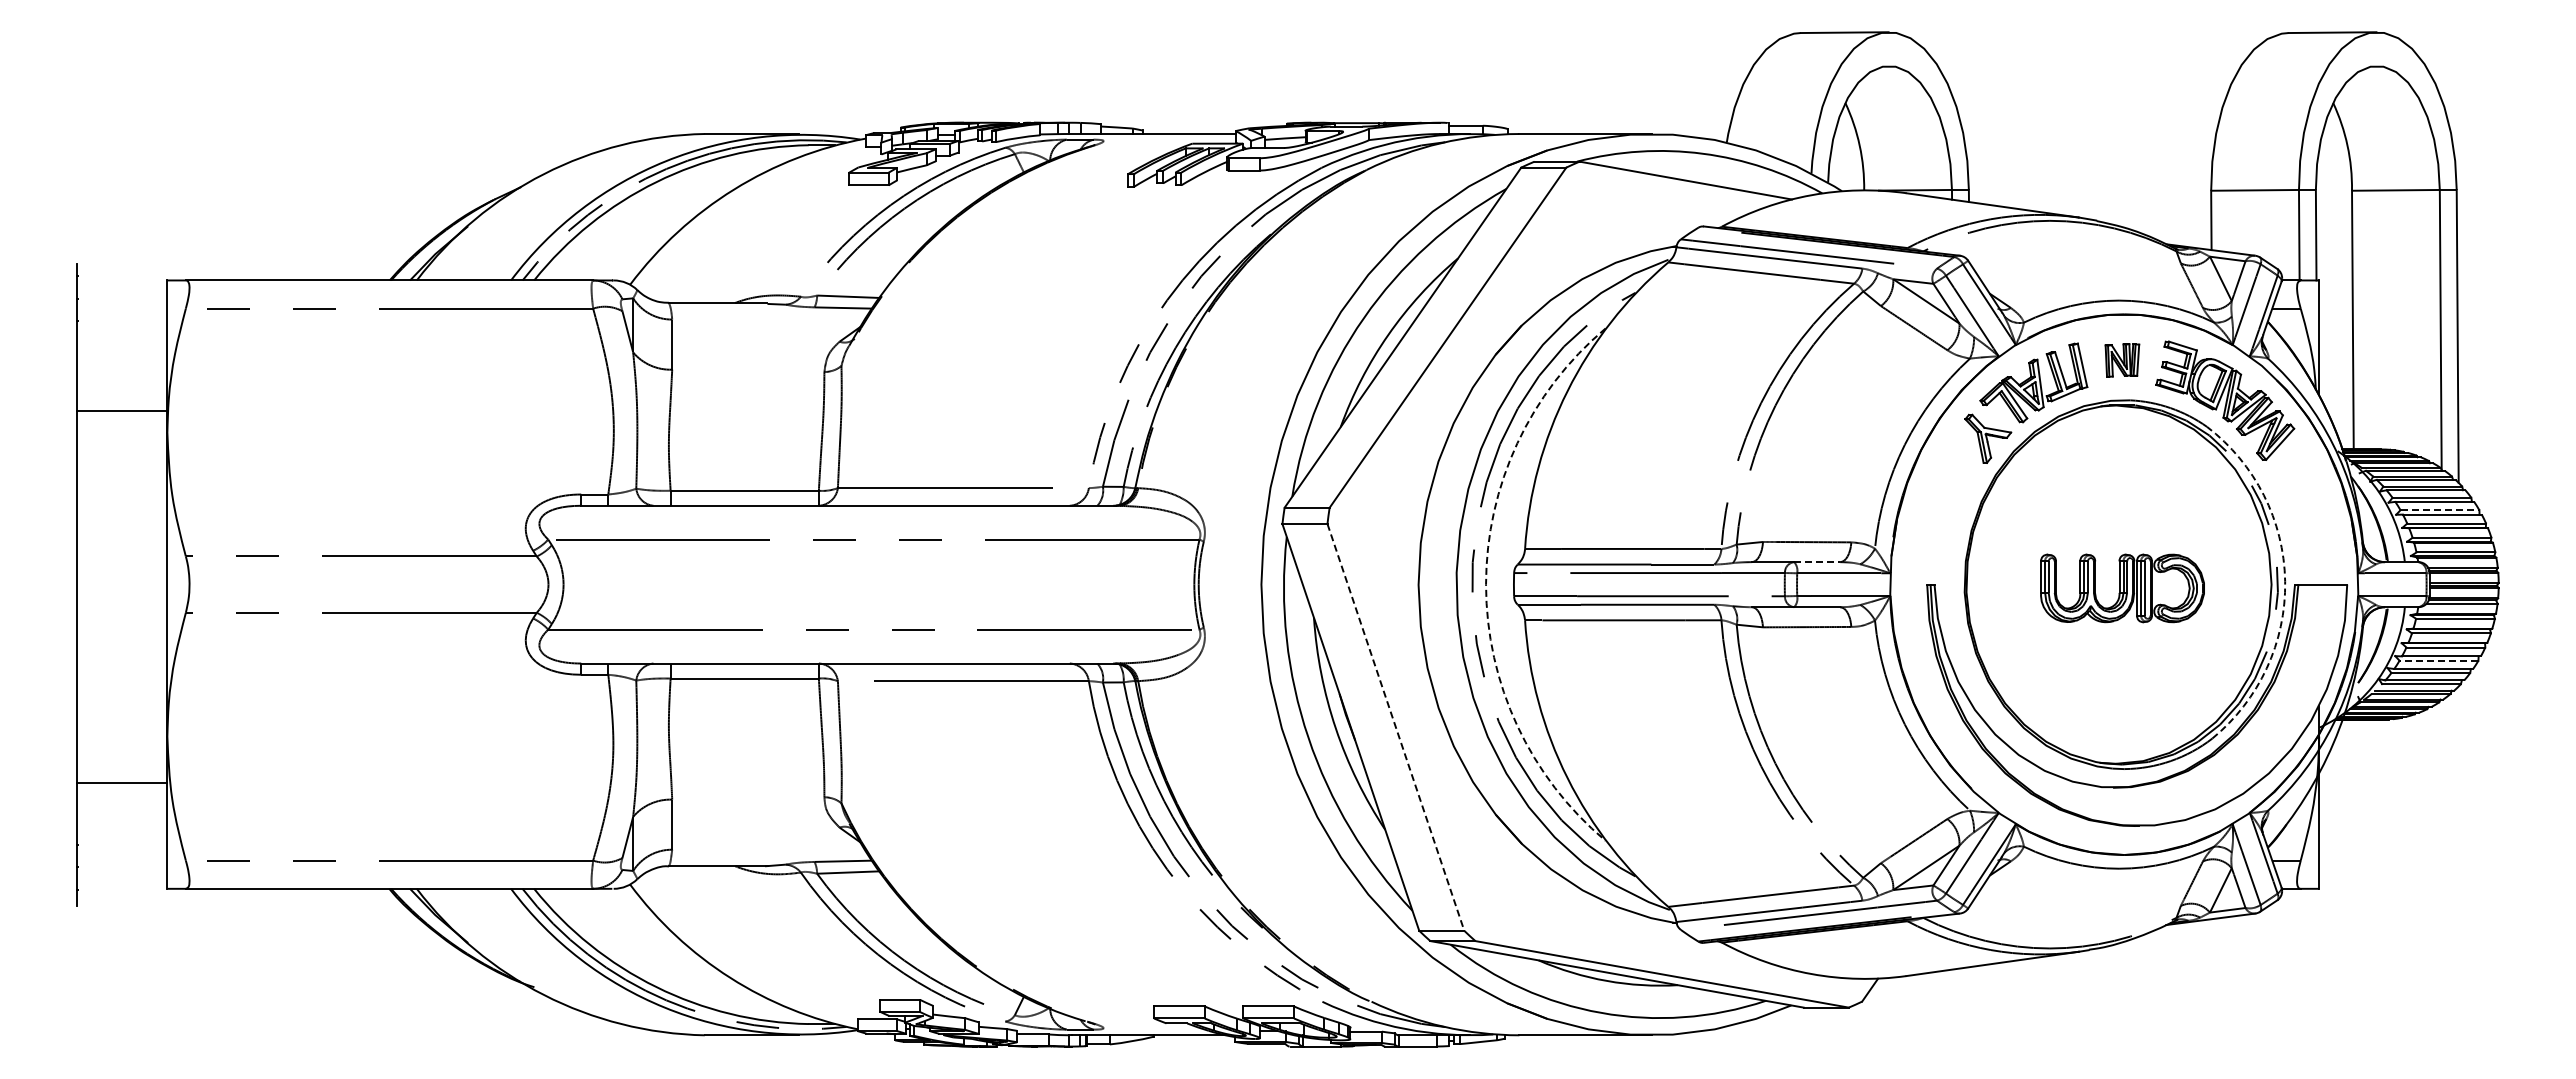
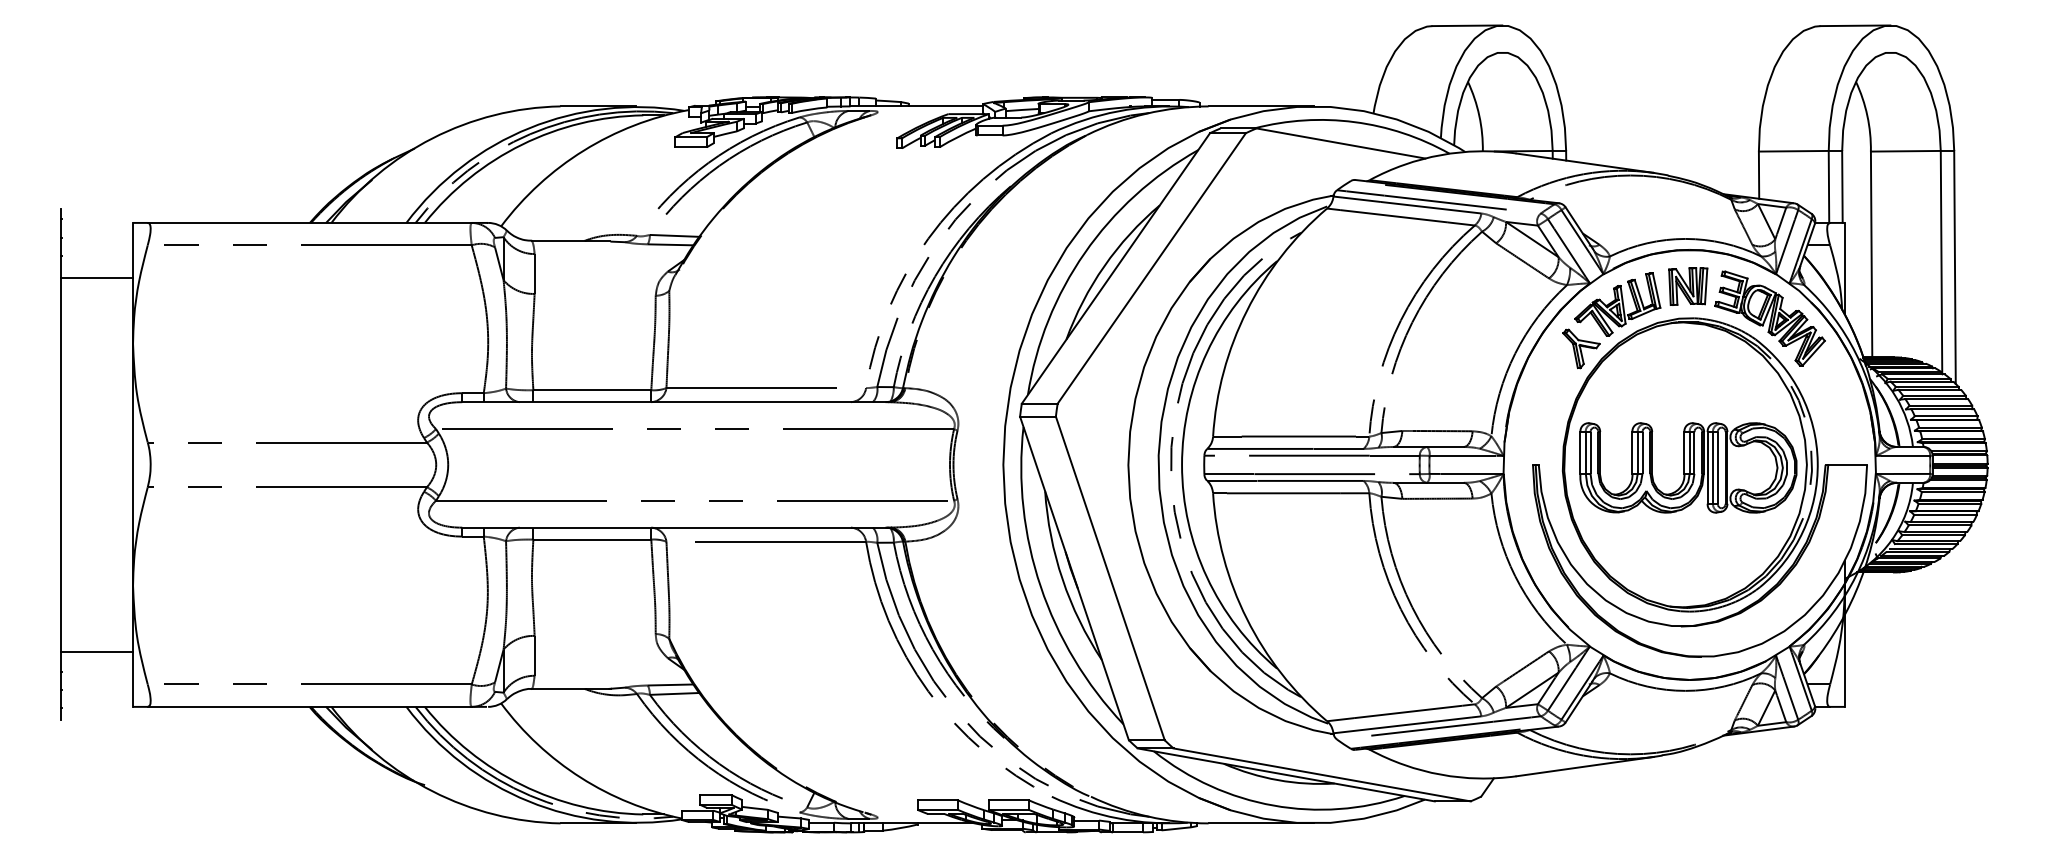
part: (2122, 360) -> (1688, 286), size x1.43
line: (122, 411) -> (97, 277), moved
line: (2440, 510) -> (1941, 405), dashed -> solid
line: (1817, 562) -> (1445, 447), dashed -> solid
arc: (2285, 581) -> (1818, 462), dashed -> solid
arc: (1486, 584) -> (1182, 464), dashed -> solid
part: (2122, 588) -> (1688, 467), size x1.67
line: (2438, 660) -> (1939, 525), dashed -> solid
line: (1395, 727) -> (1110, 578), dashed -> solid
line: (122, 783) -> (97, 652), moved

